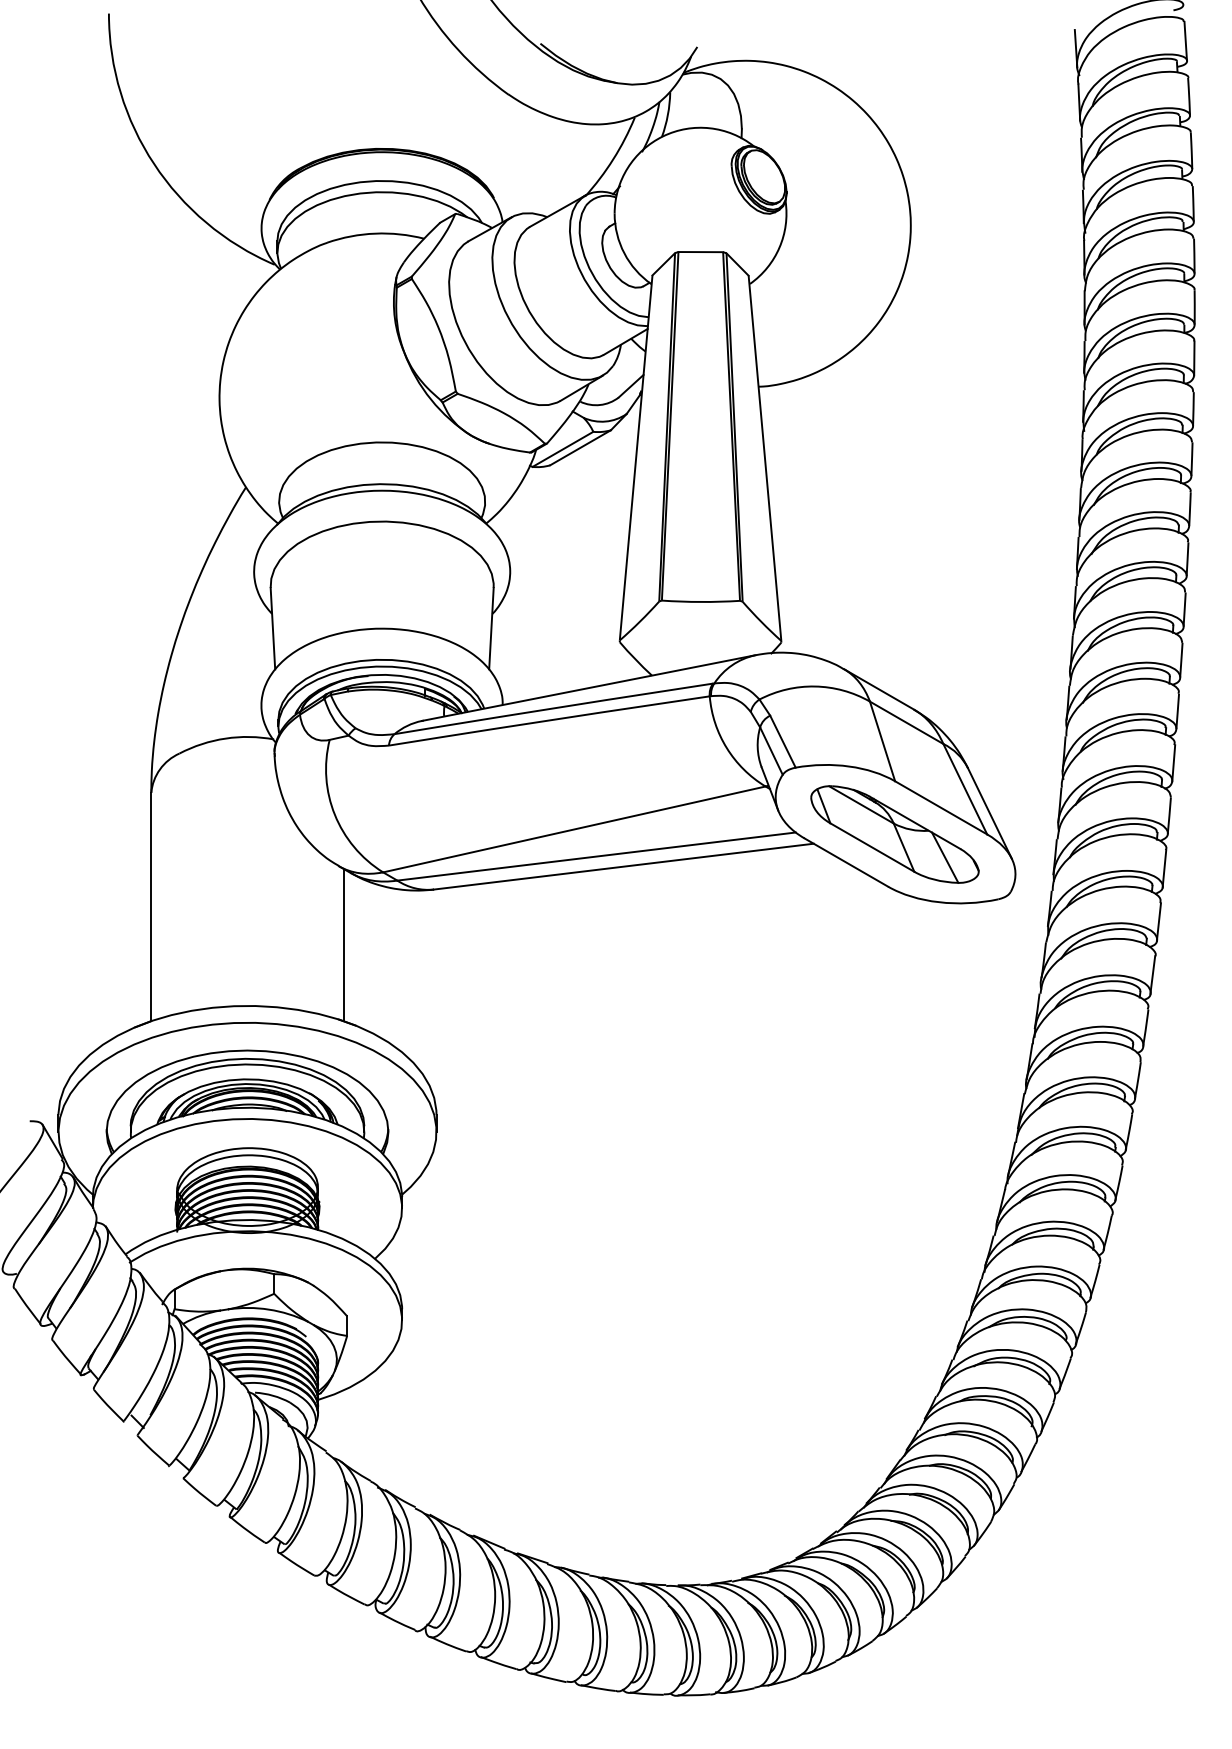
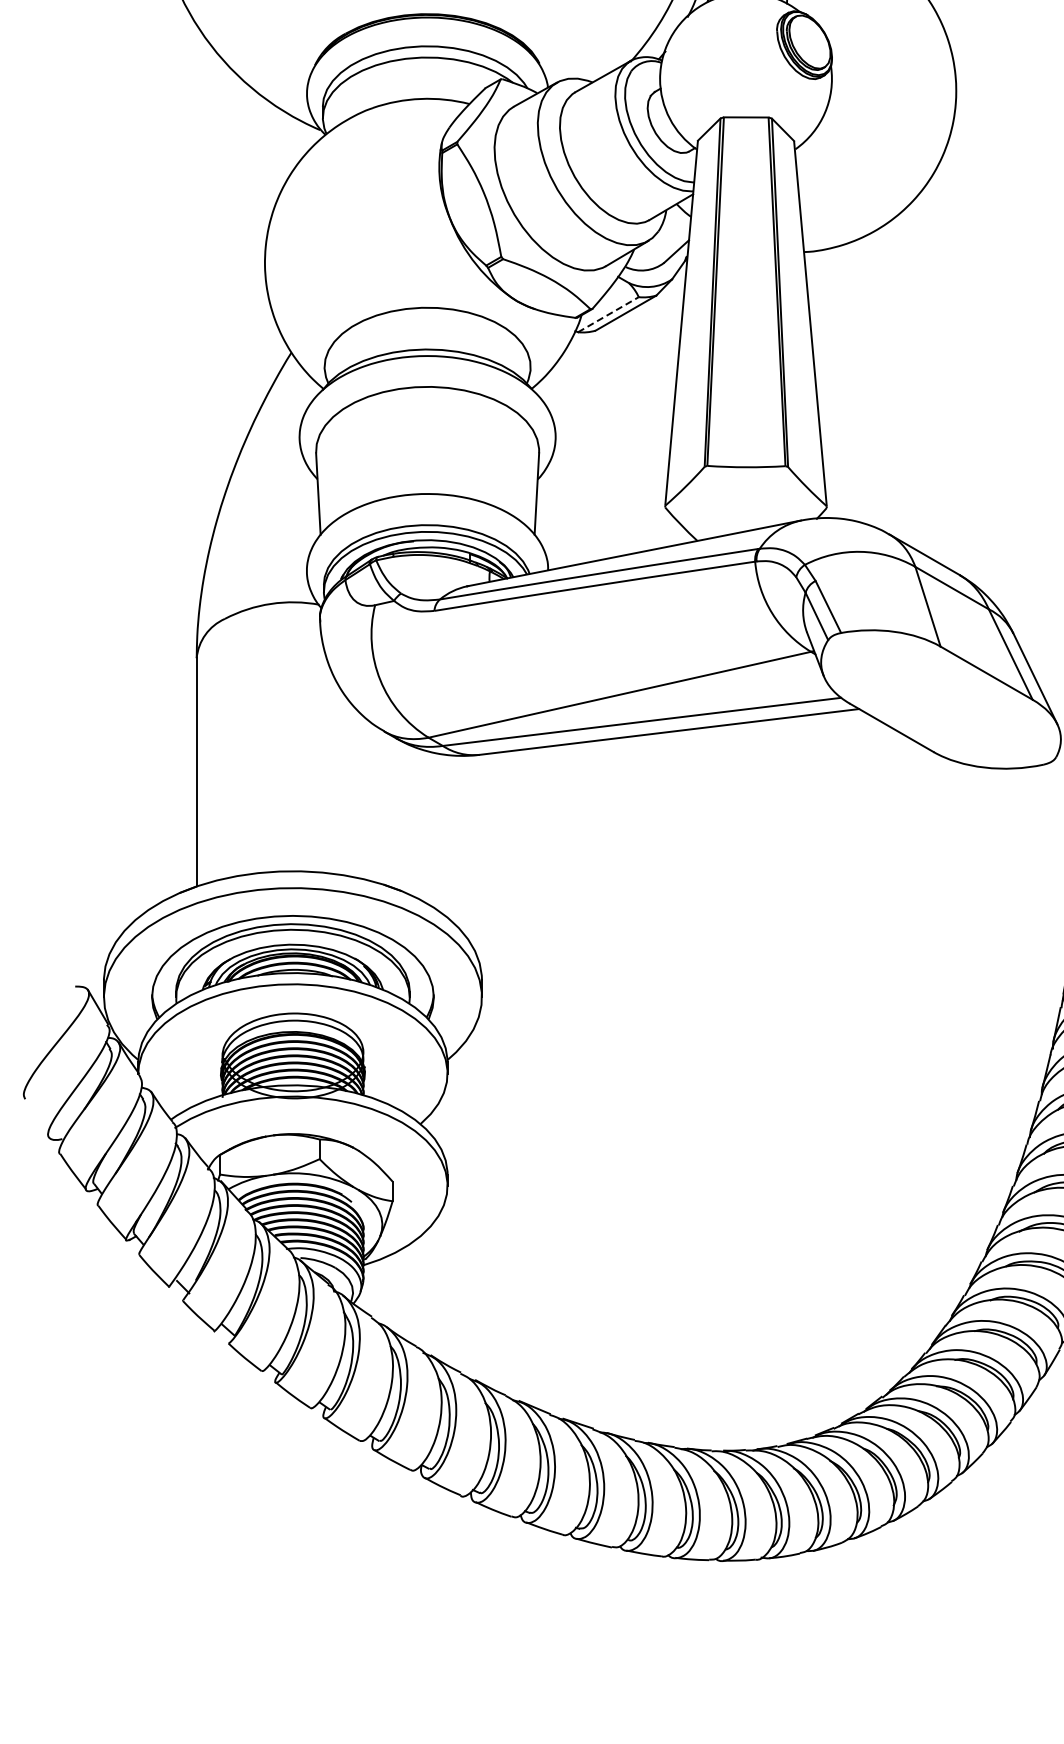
line: (563, 449) -> (608, 314), solid -> dashed
part: (894, 834) -> (939, 699), removed
line: (343, 944) -> (388, 809), removed

